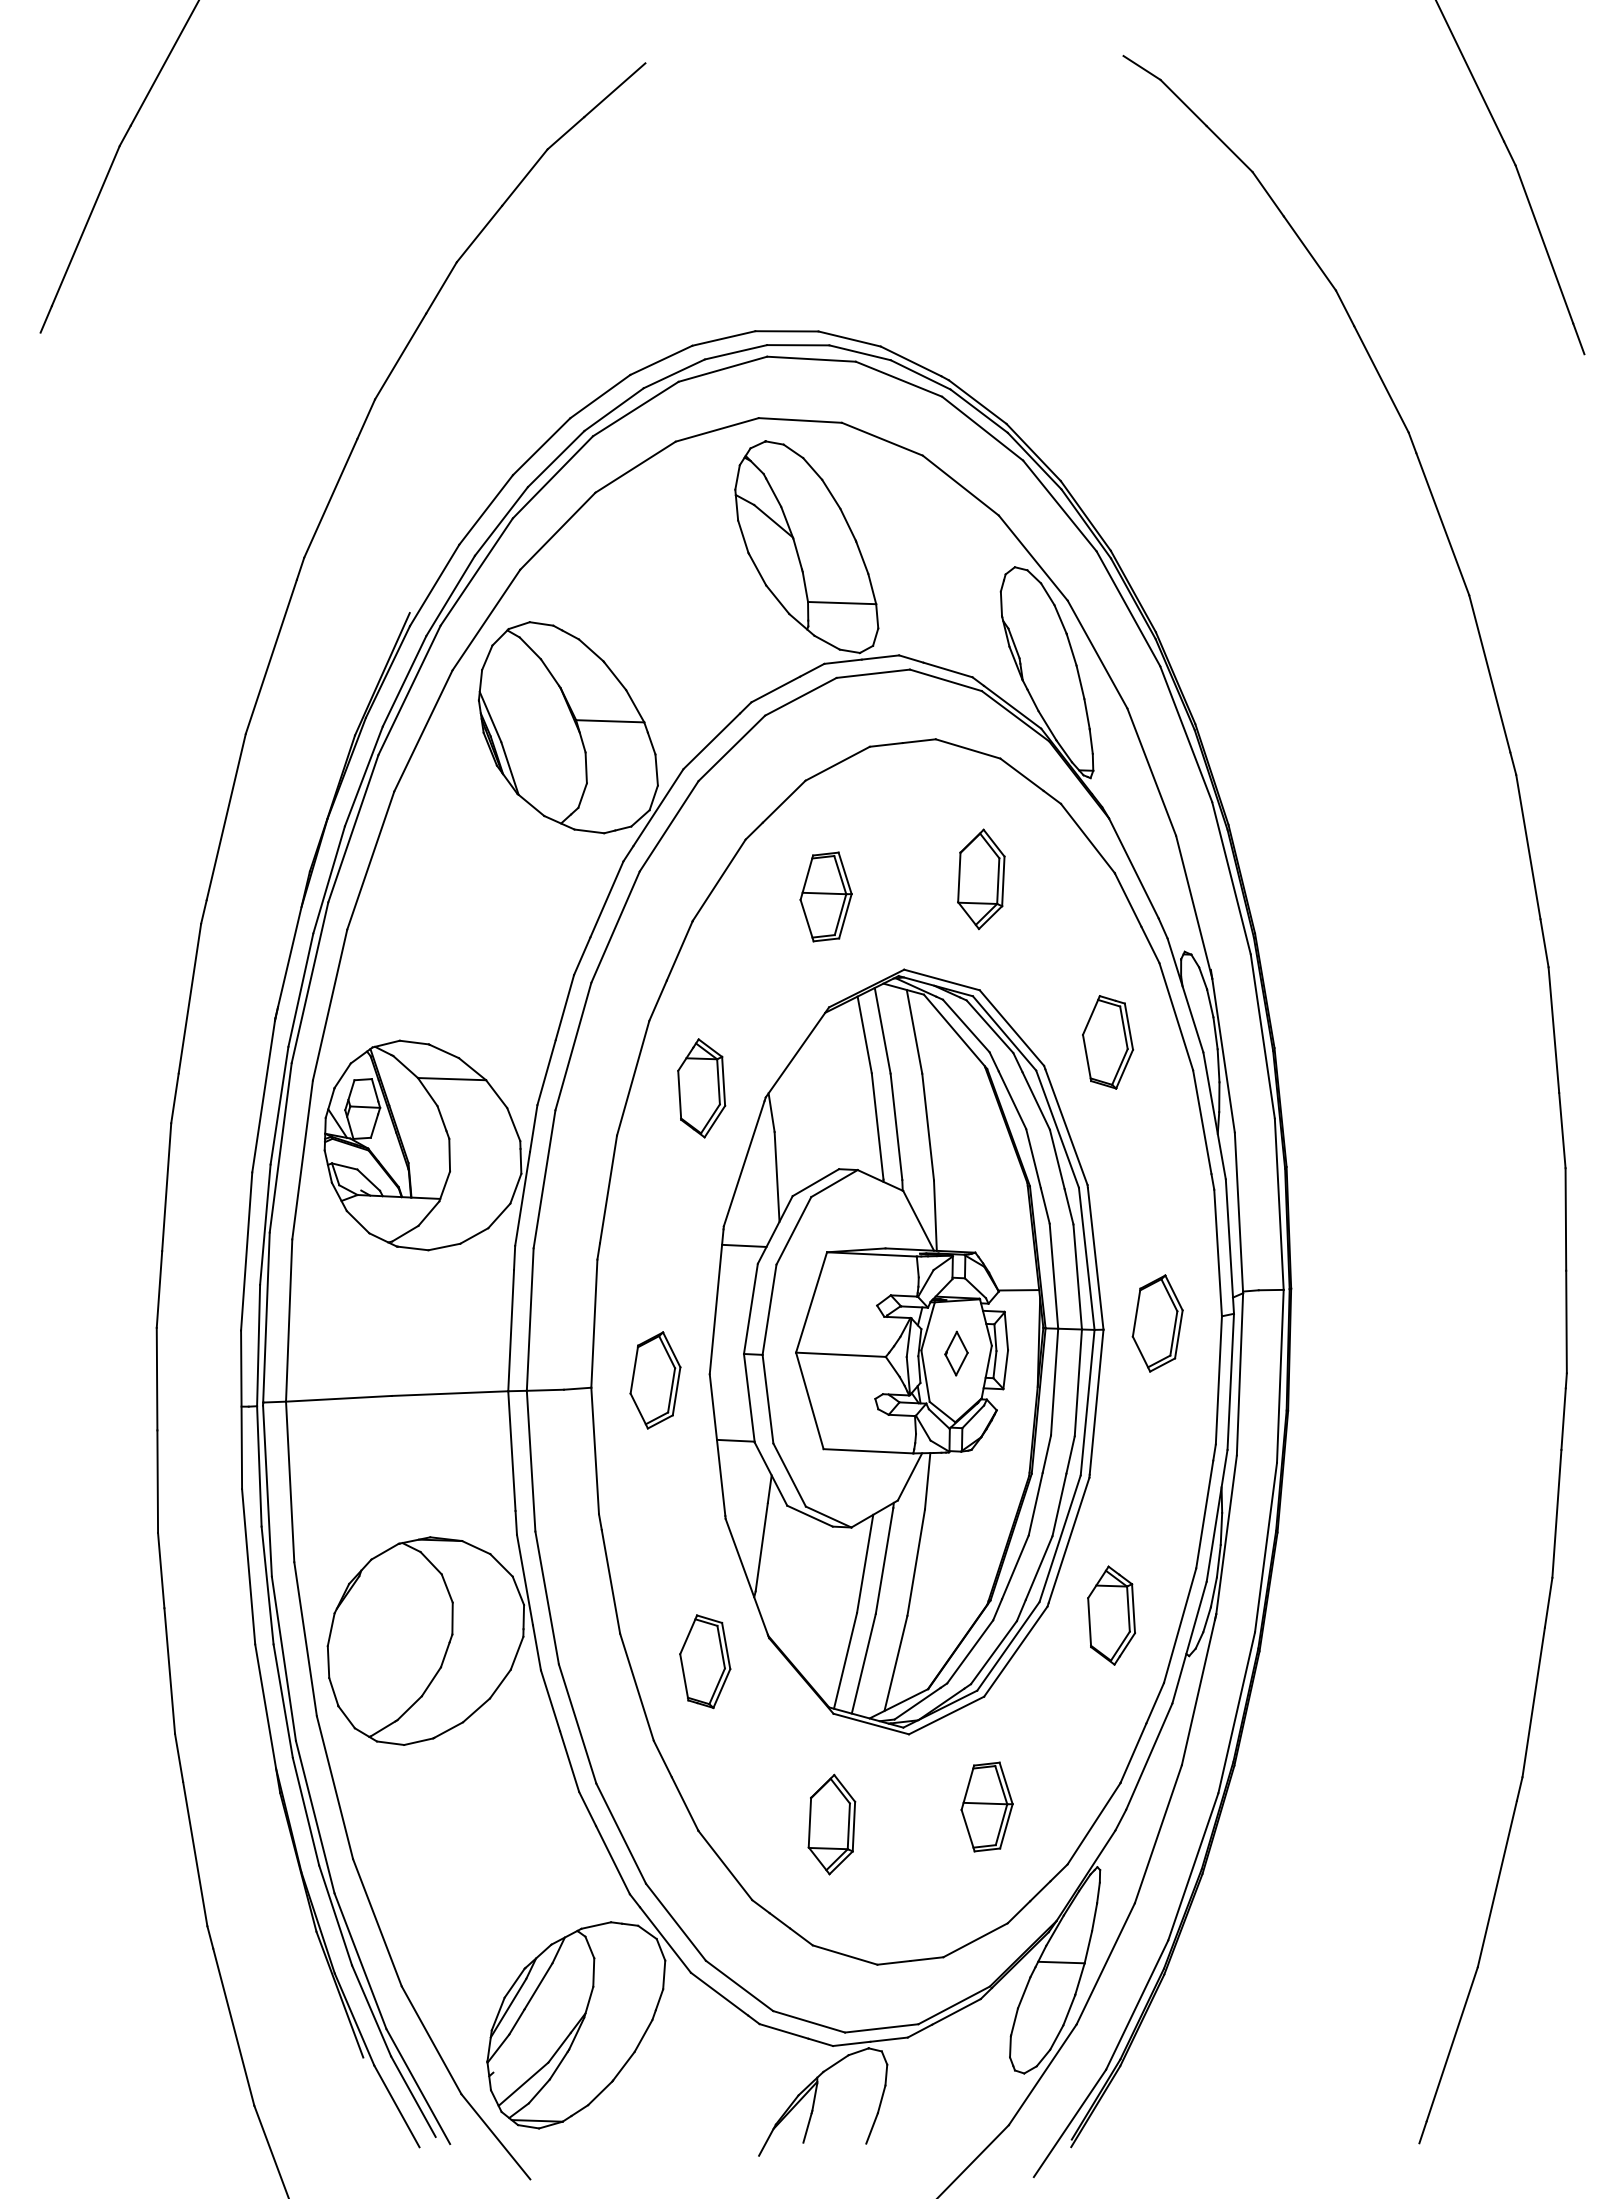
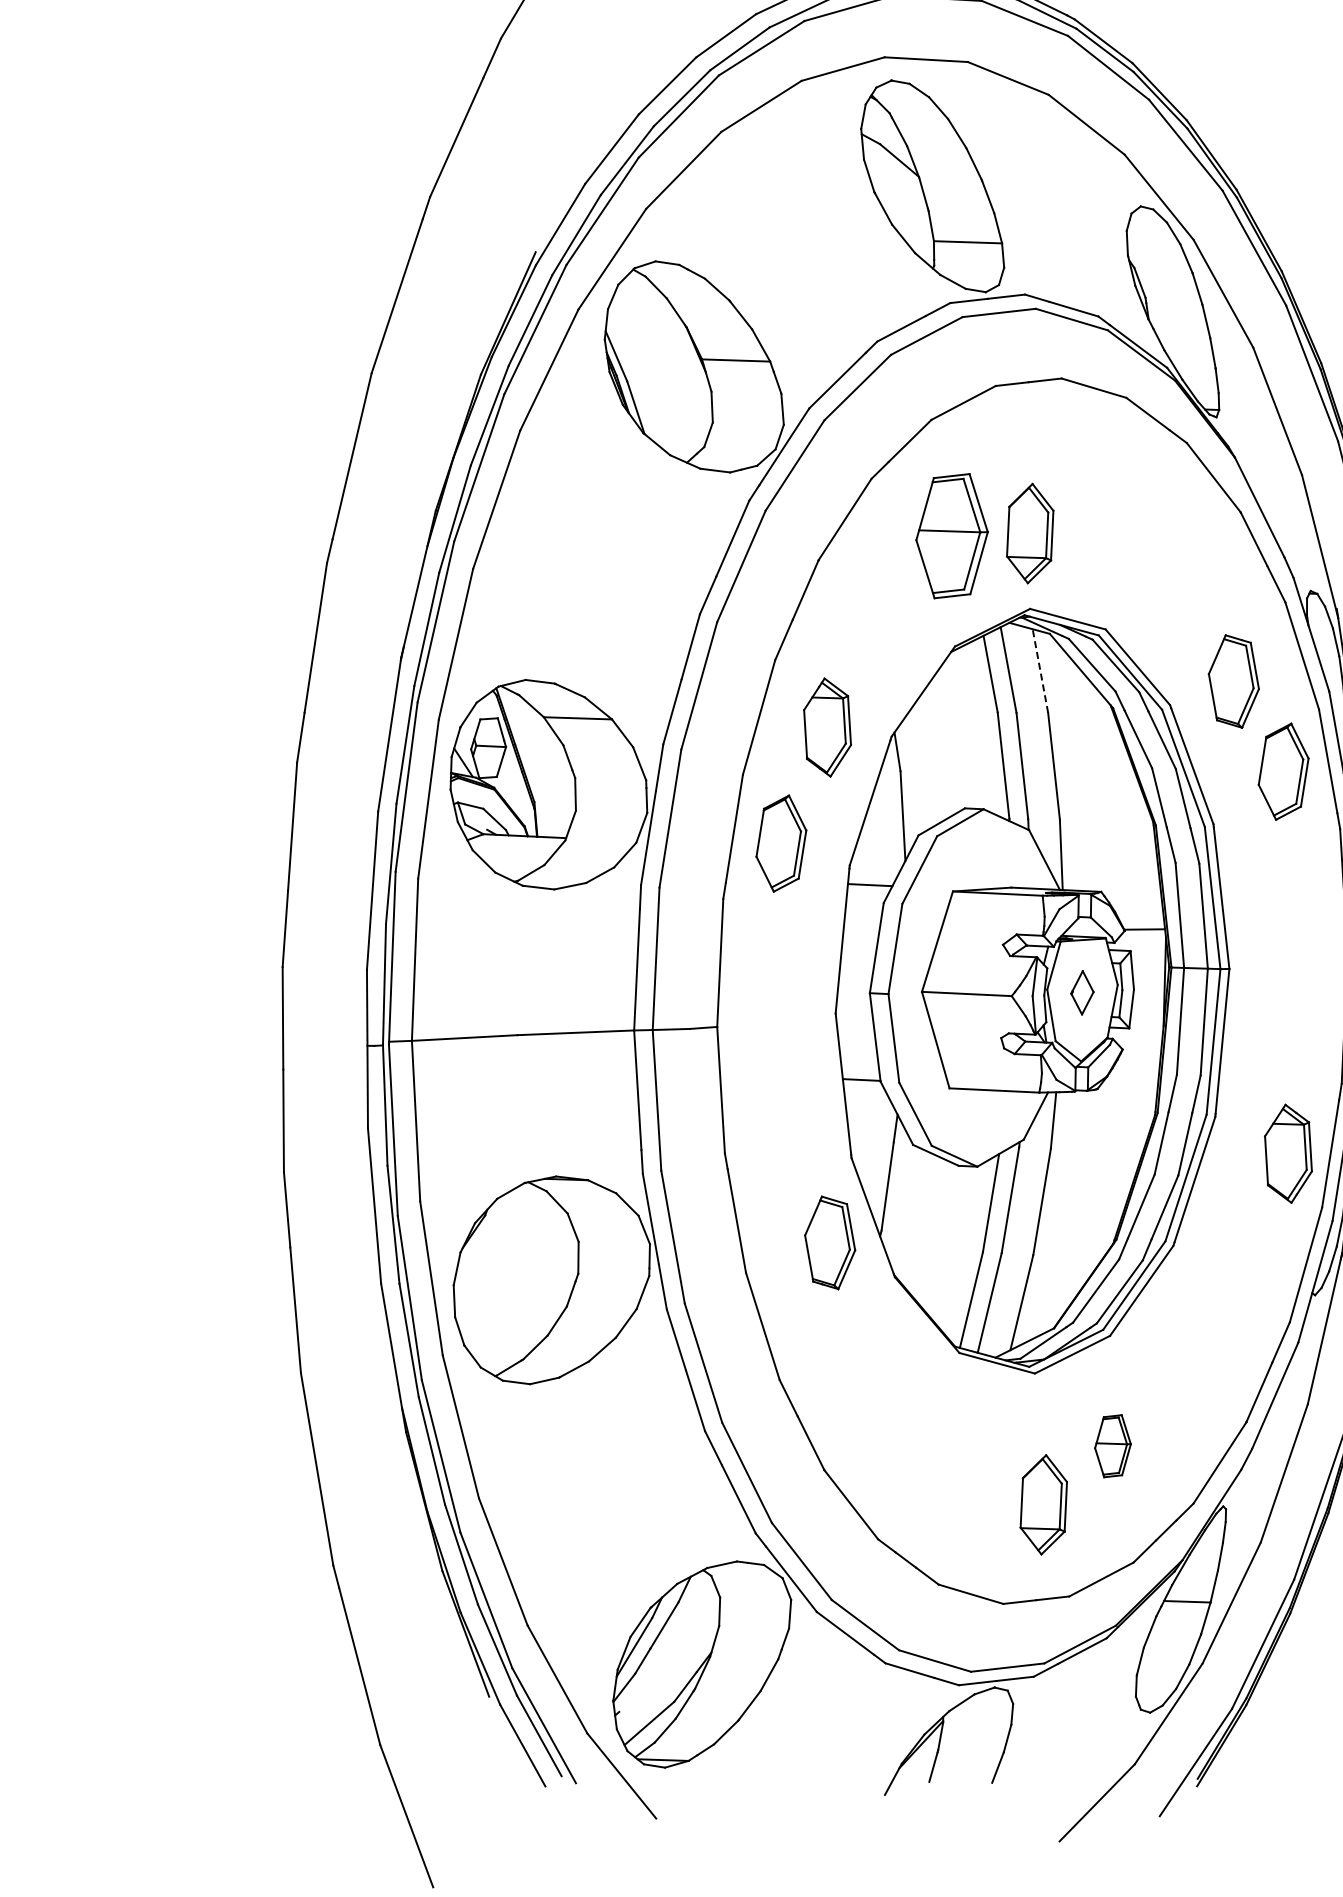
part: (981, 879) -> (1030, 533), moved
part: (825, 896) -> (951, 535), size x1.4
line: (914, 1031) -> (1040, 670), solid -> dashed
part: (1157, 1323) -> (1283, 771), moved
part: (655, 1380) -> (781, 843), moved
part: (1111, 1615) -> (1288, 1153), moved
part: (705, 1661) -> (830, 1242), moved
part: (986, 1806) -> (1112, 1445), size x0.7
part: (831, 1824) -> (1043, 1504), moved

